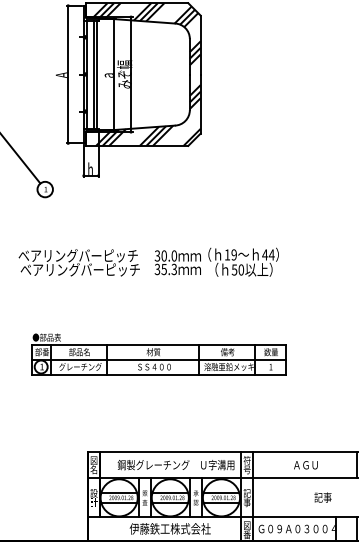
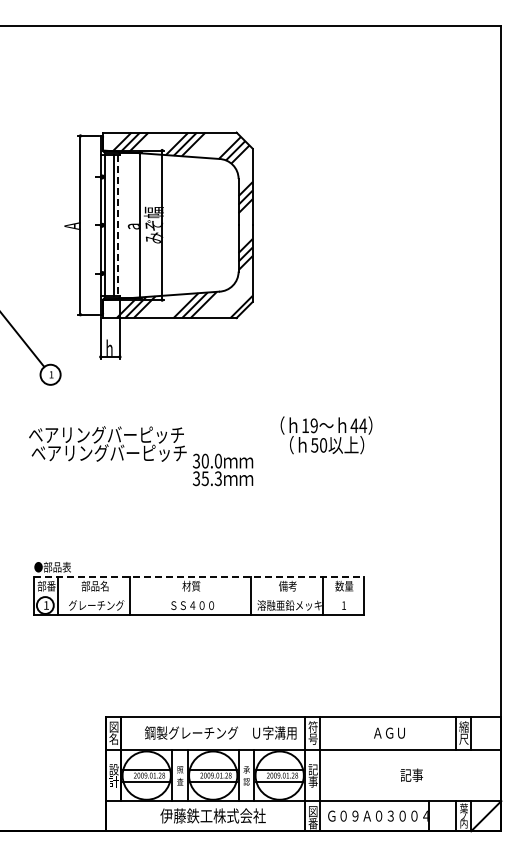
line: (97, 74) -> (118, 225), solid -> dashed
text: (79, 262) -> (107, 443), moved
text: (243, 262) -> (326, 435), moved
line: (159, 344) -> (198, 576), solid -> dashed
line: (159, 359) -> (198, 595), removed

